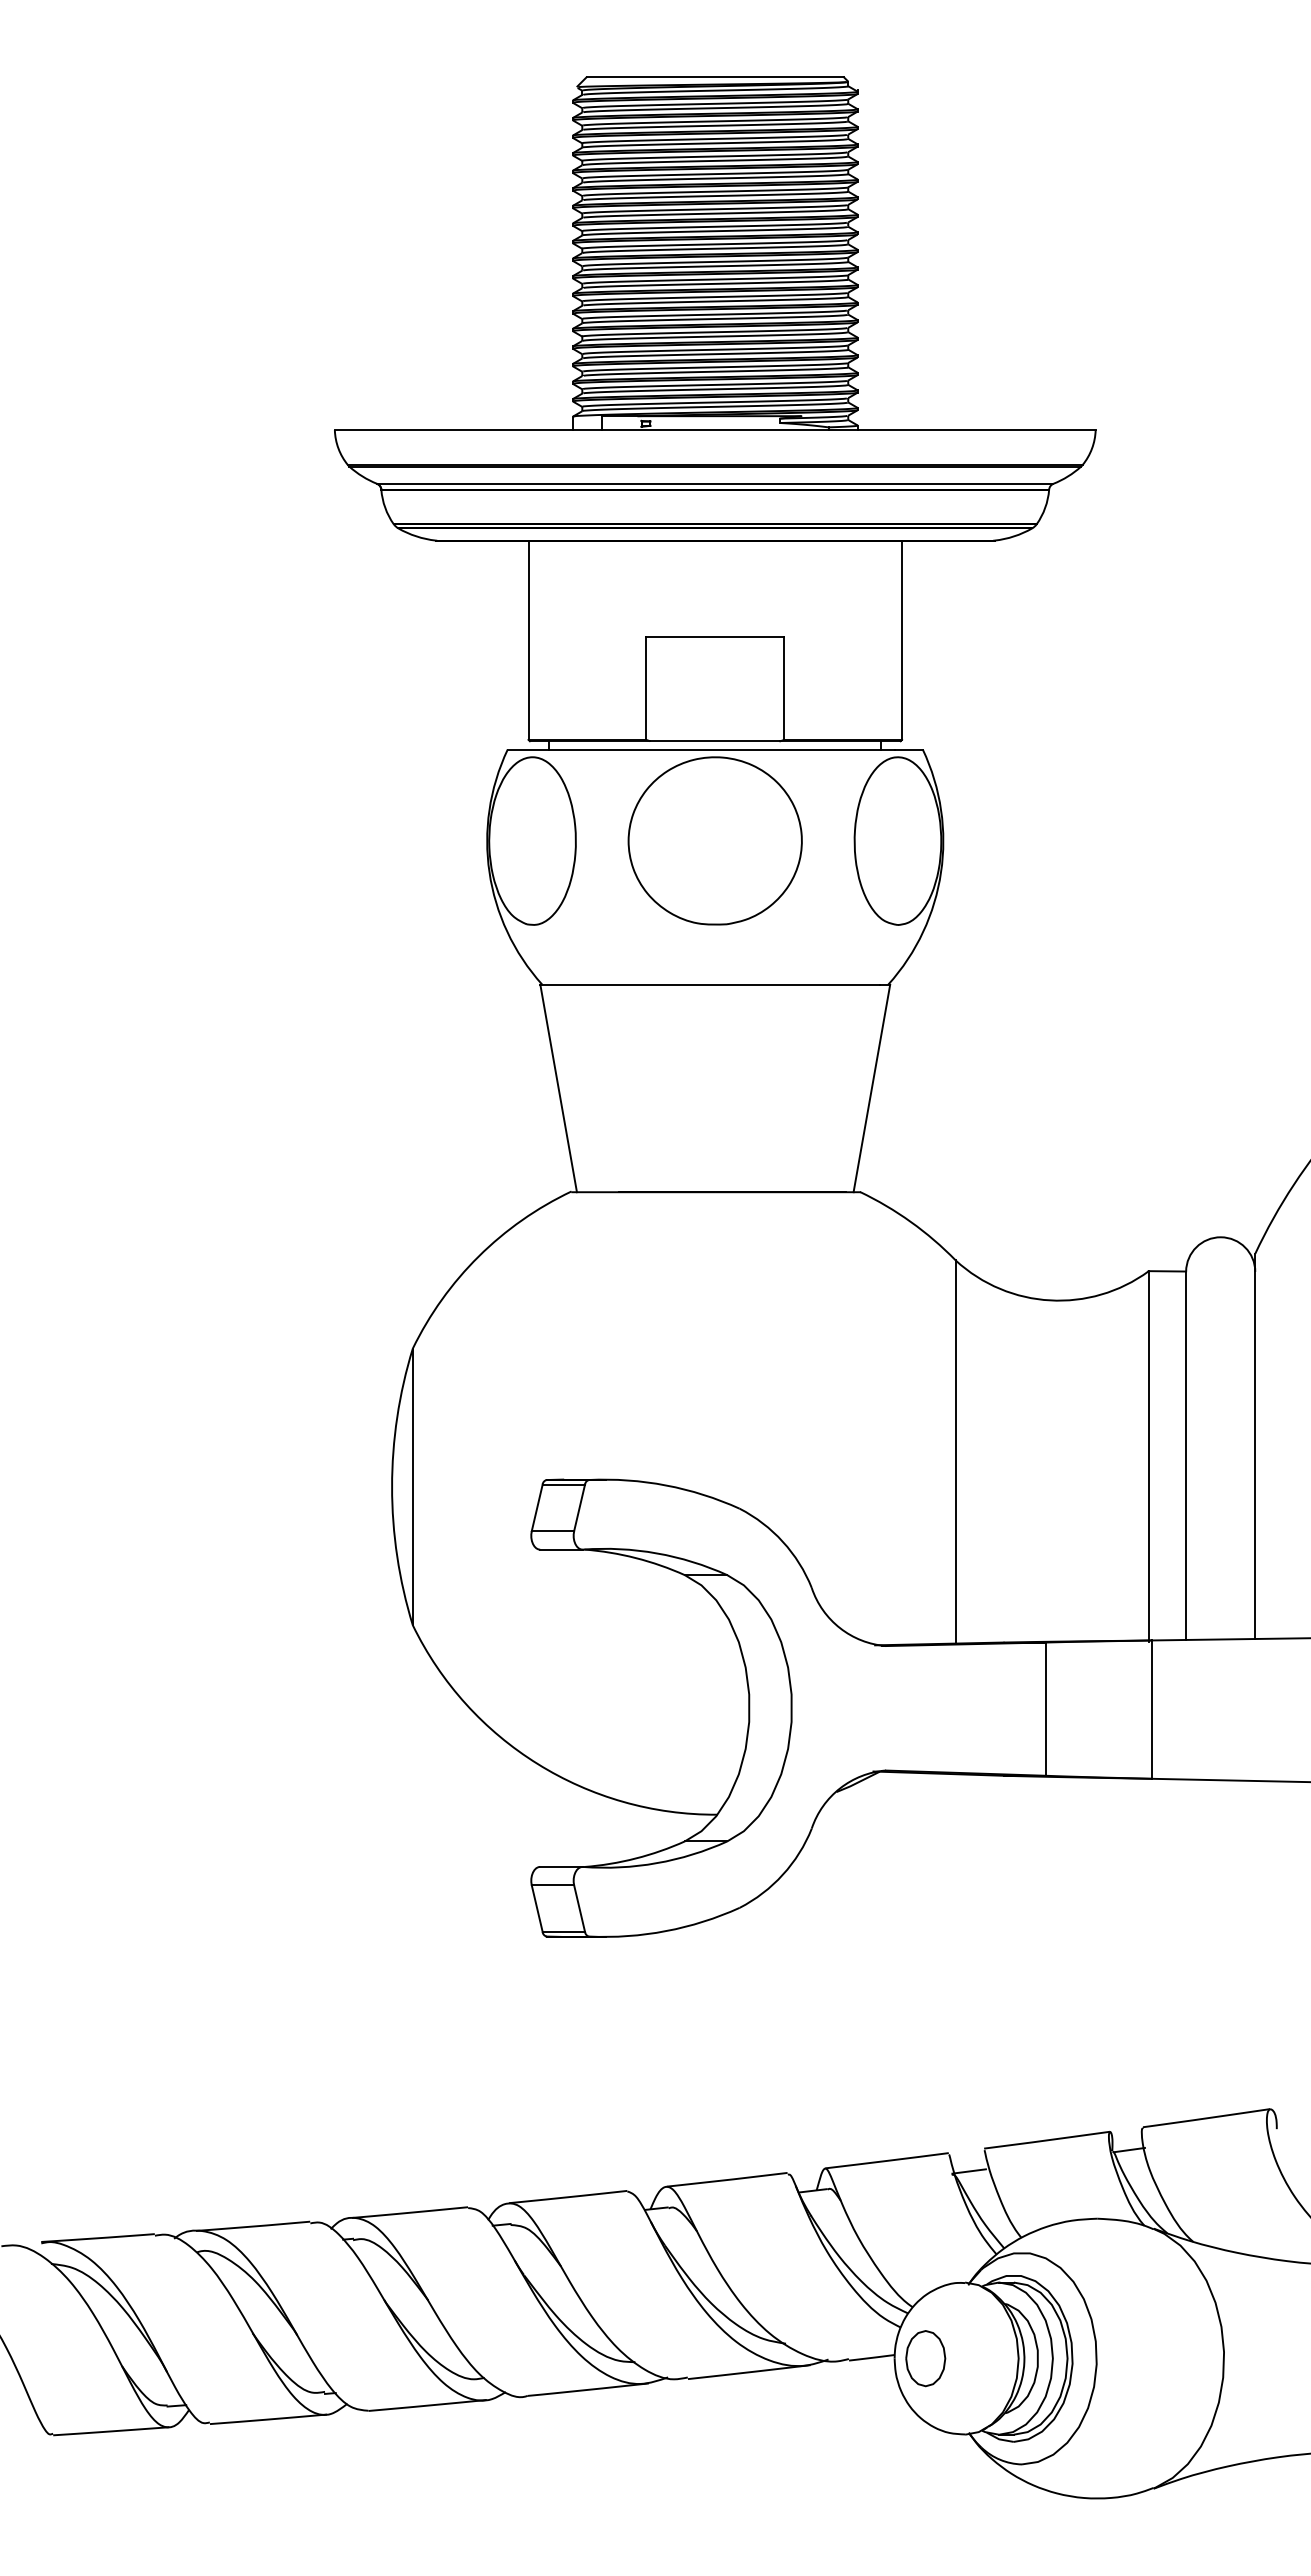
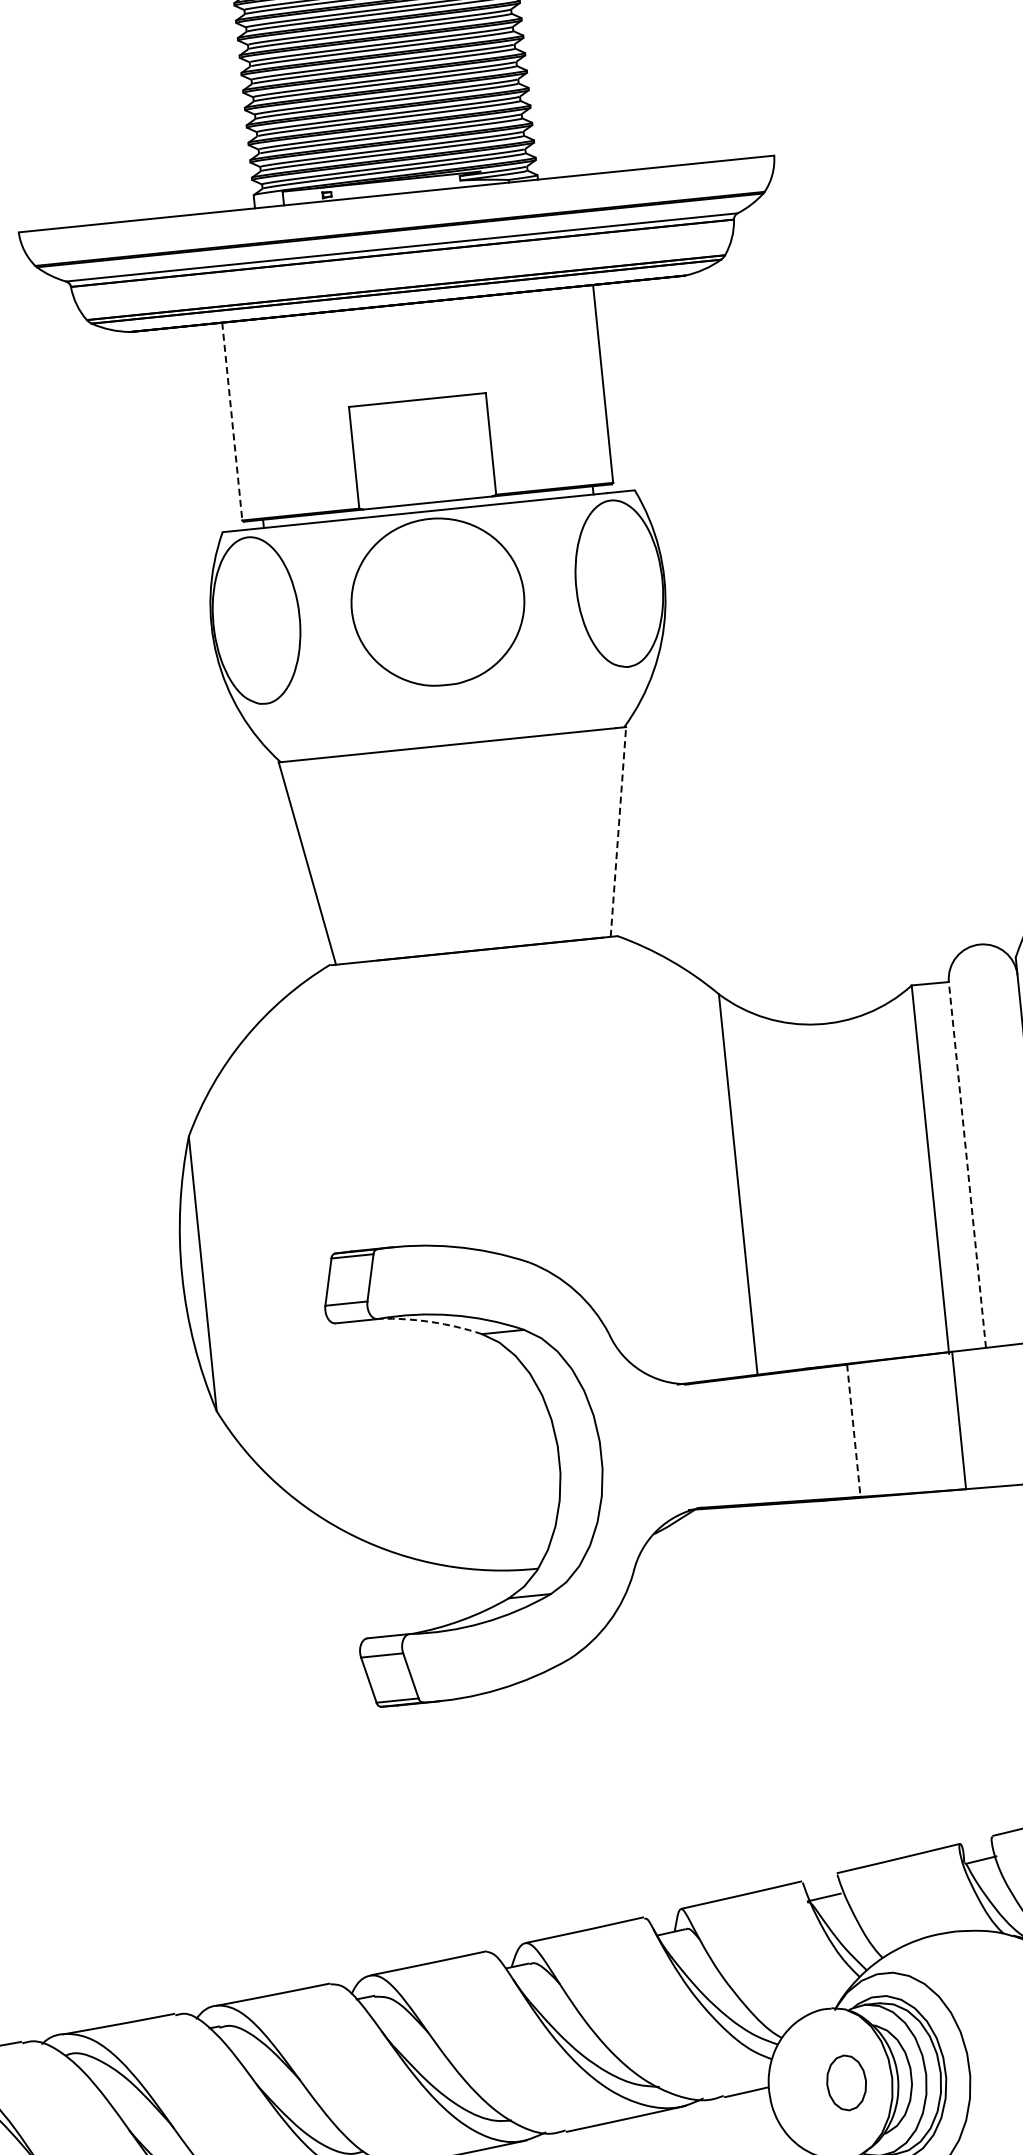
line: (528, 640) -> (232, 421), solid -> dashed
line: (871, 1087) -> (617, 831), solid -> dashed
line: (1186, 1455) -> (967, 1164), solid -> dashed
arc: (635, 1558) -> (431, 1322), solid -> dashed
line: (1045, 1709) -> (853, 1431), solid -> dashed
part: (925, 2358) -> (846, 2082), moved

